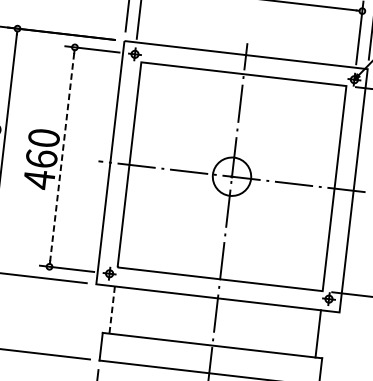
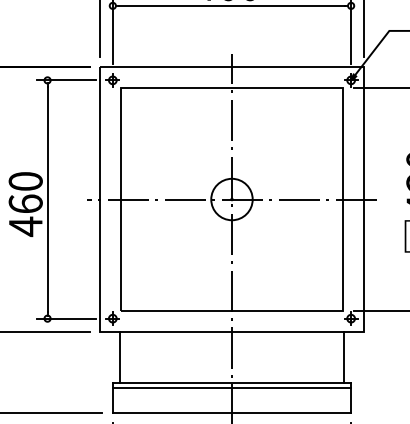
line: (62, 157) -> (47, 199), dashed -> solid
line: (112, 310) -> (120, 357), dashed -> solid
line: (211, 350) -> (231, 388), added

